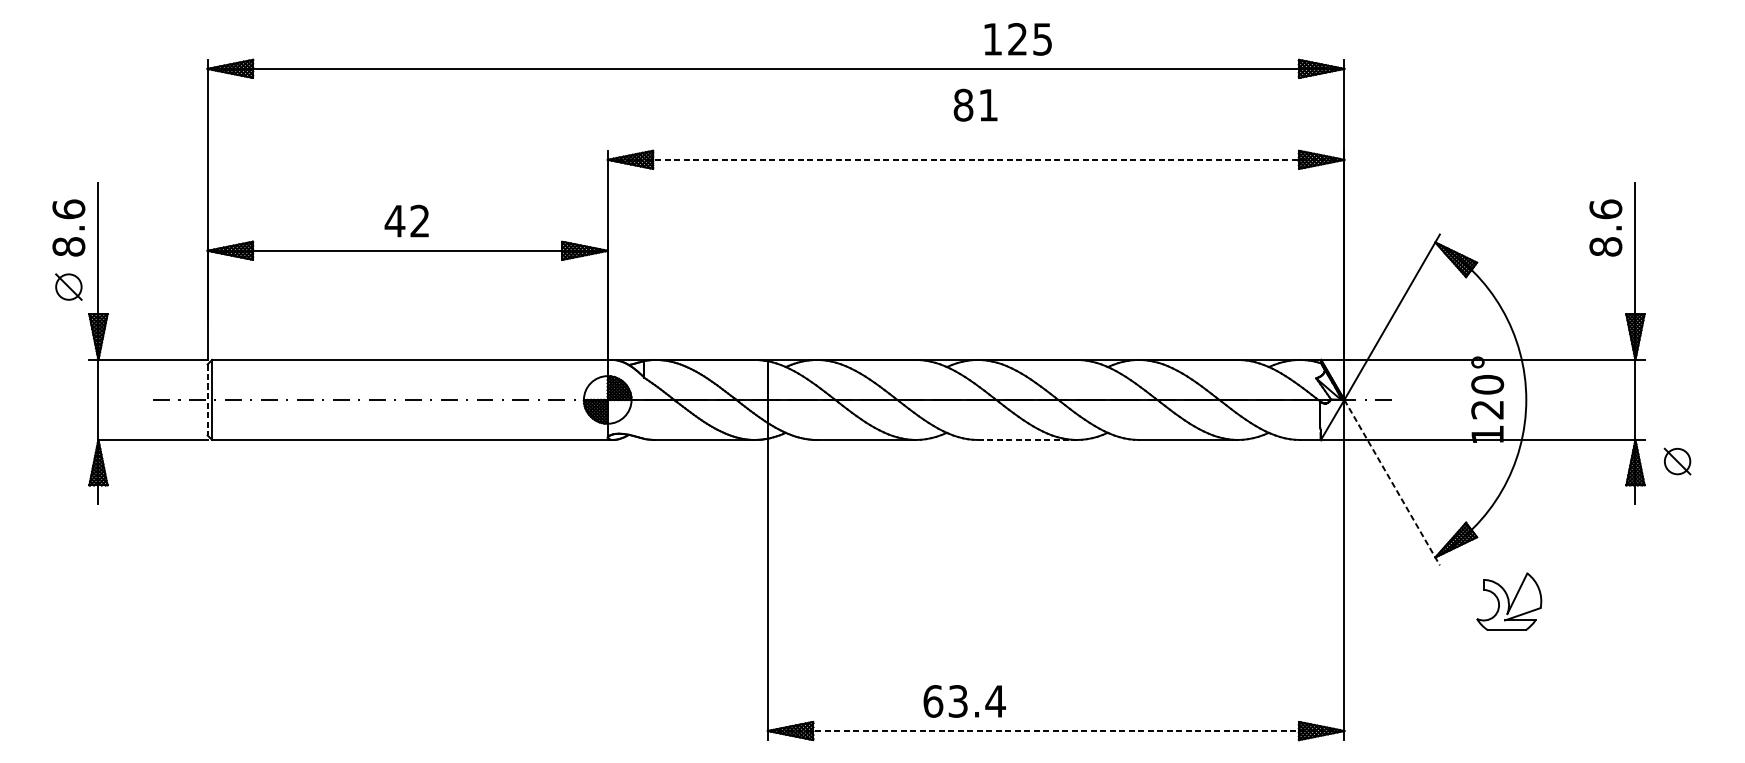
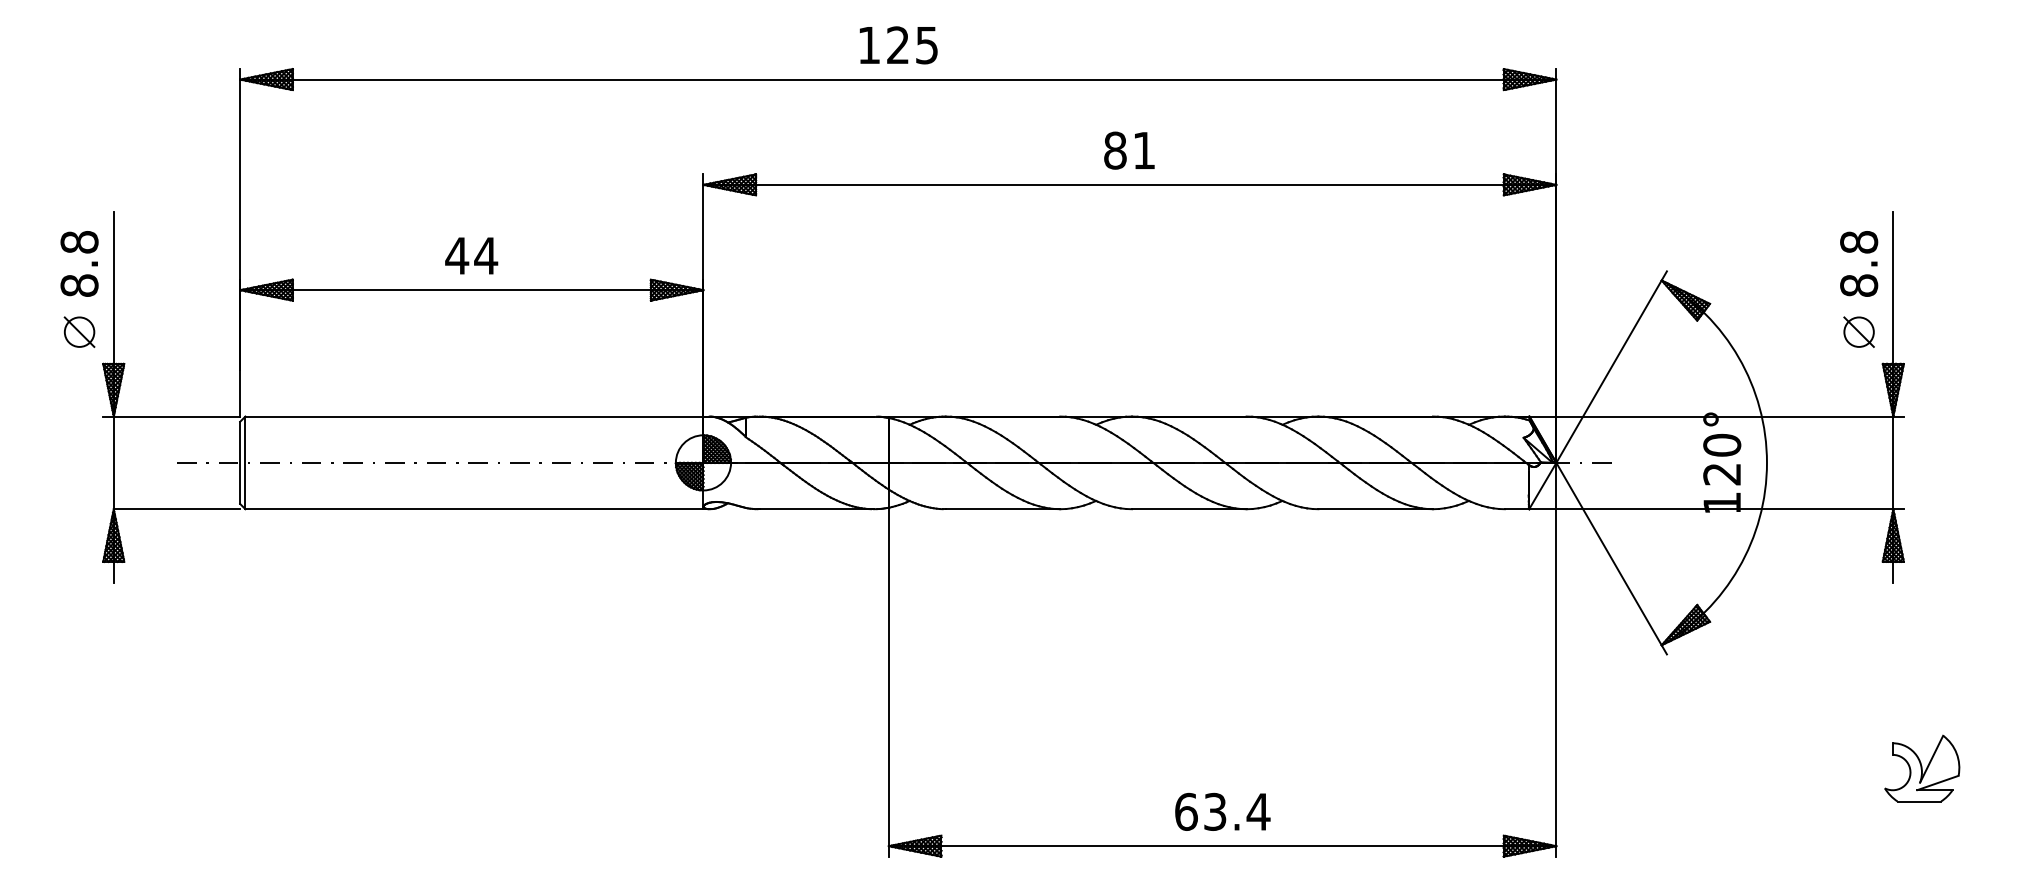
text: (1018, 39) -> (898, 45), moved
text: (975, 105) -> (1129, 150), moved
line: (976, 159) -> (1130, 184), dashed -> solid
text: (68, 208) -> (79, 241), 8.6 -> 8.8
text: (1606, 208) -> (1859, 241), 8.6 -> 8.8
text: (420, 220) -> (486, 255), 42 -> 44
line: (207, 400) -> (240, 463), dashed -> solid
line: (1027, 440) -> (1189, 509), dashed -> solid
part: (1677, 460) -> (1858, 331), moved
line: (1392, 482) -> (1611, 558), dashed -> solid
part: (1509, 601) -> (1922, 768), moved
text: (964, 701) -> (1222, 811), moved
line: (1056, 731) -> (1222, 846), dashed -> solid

